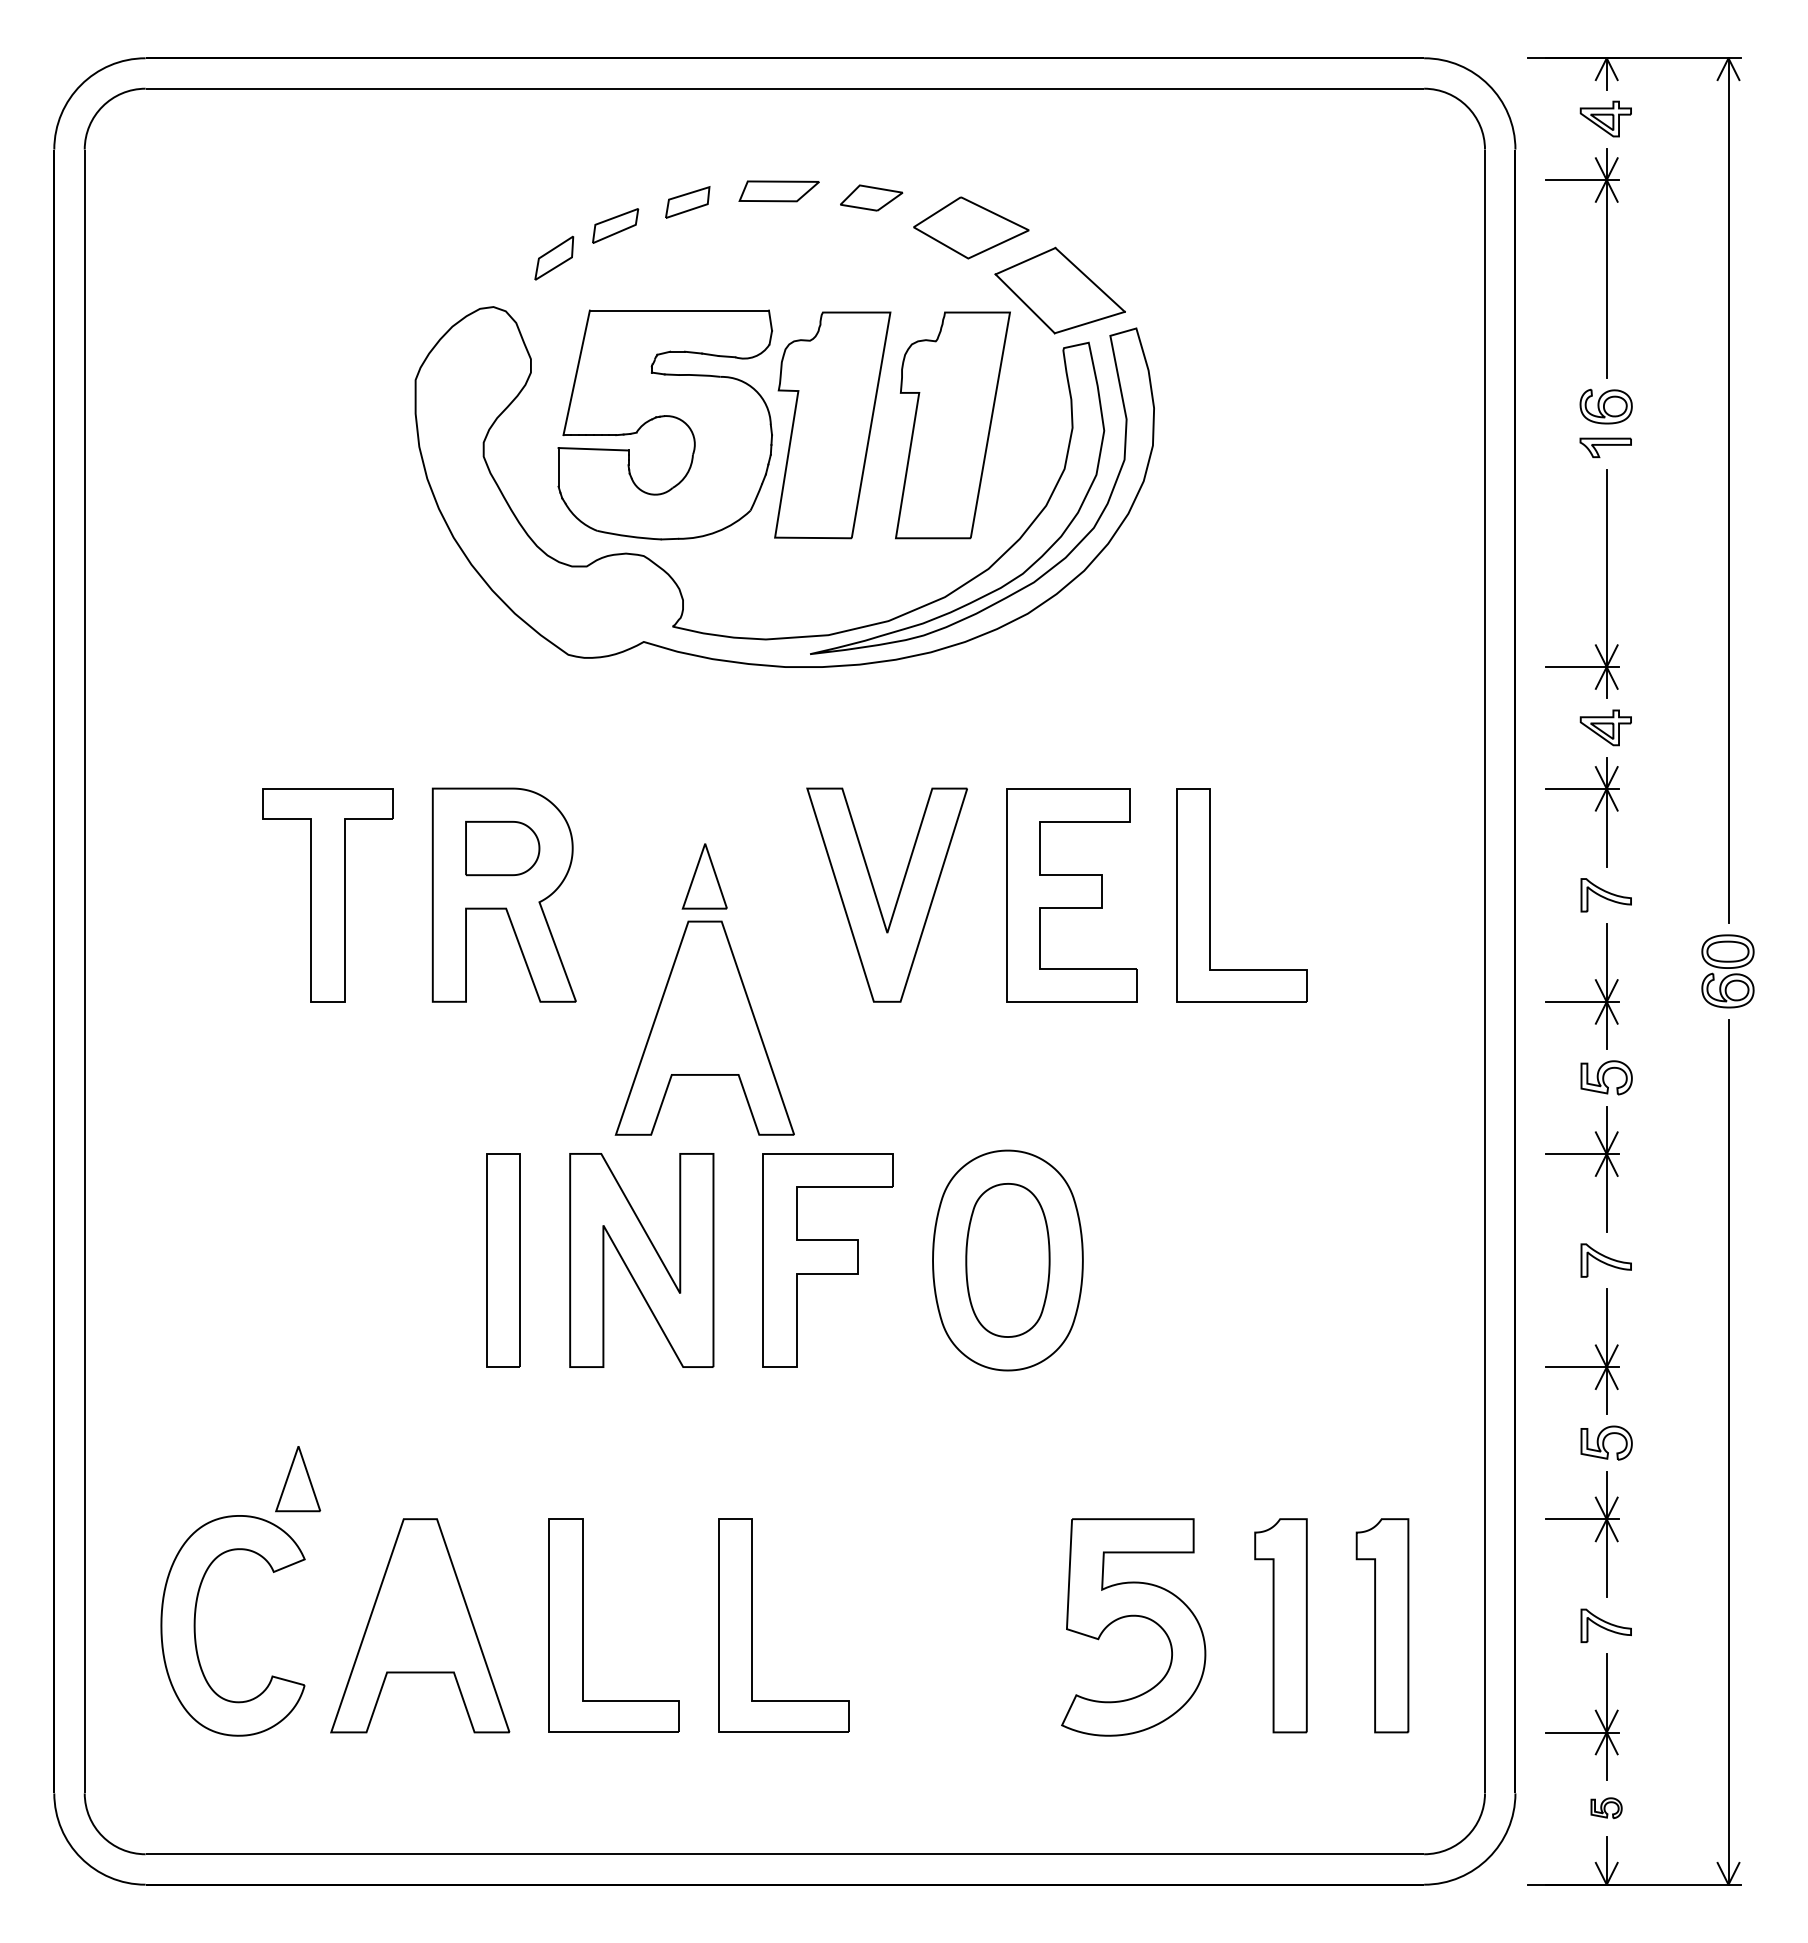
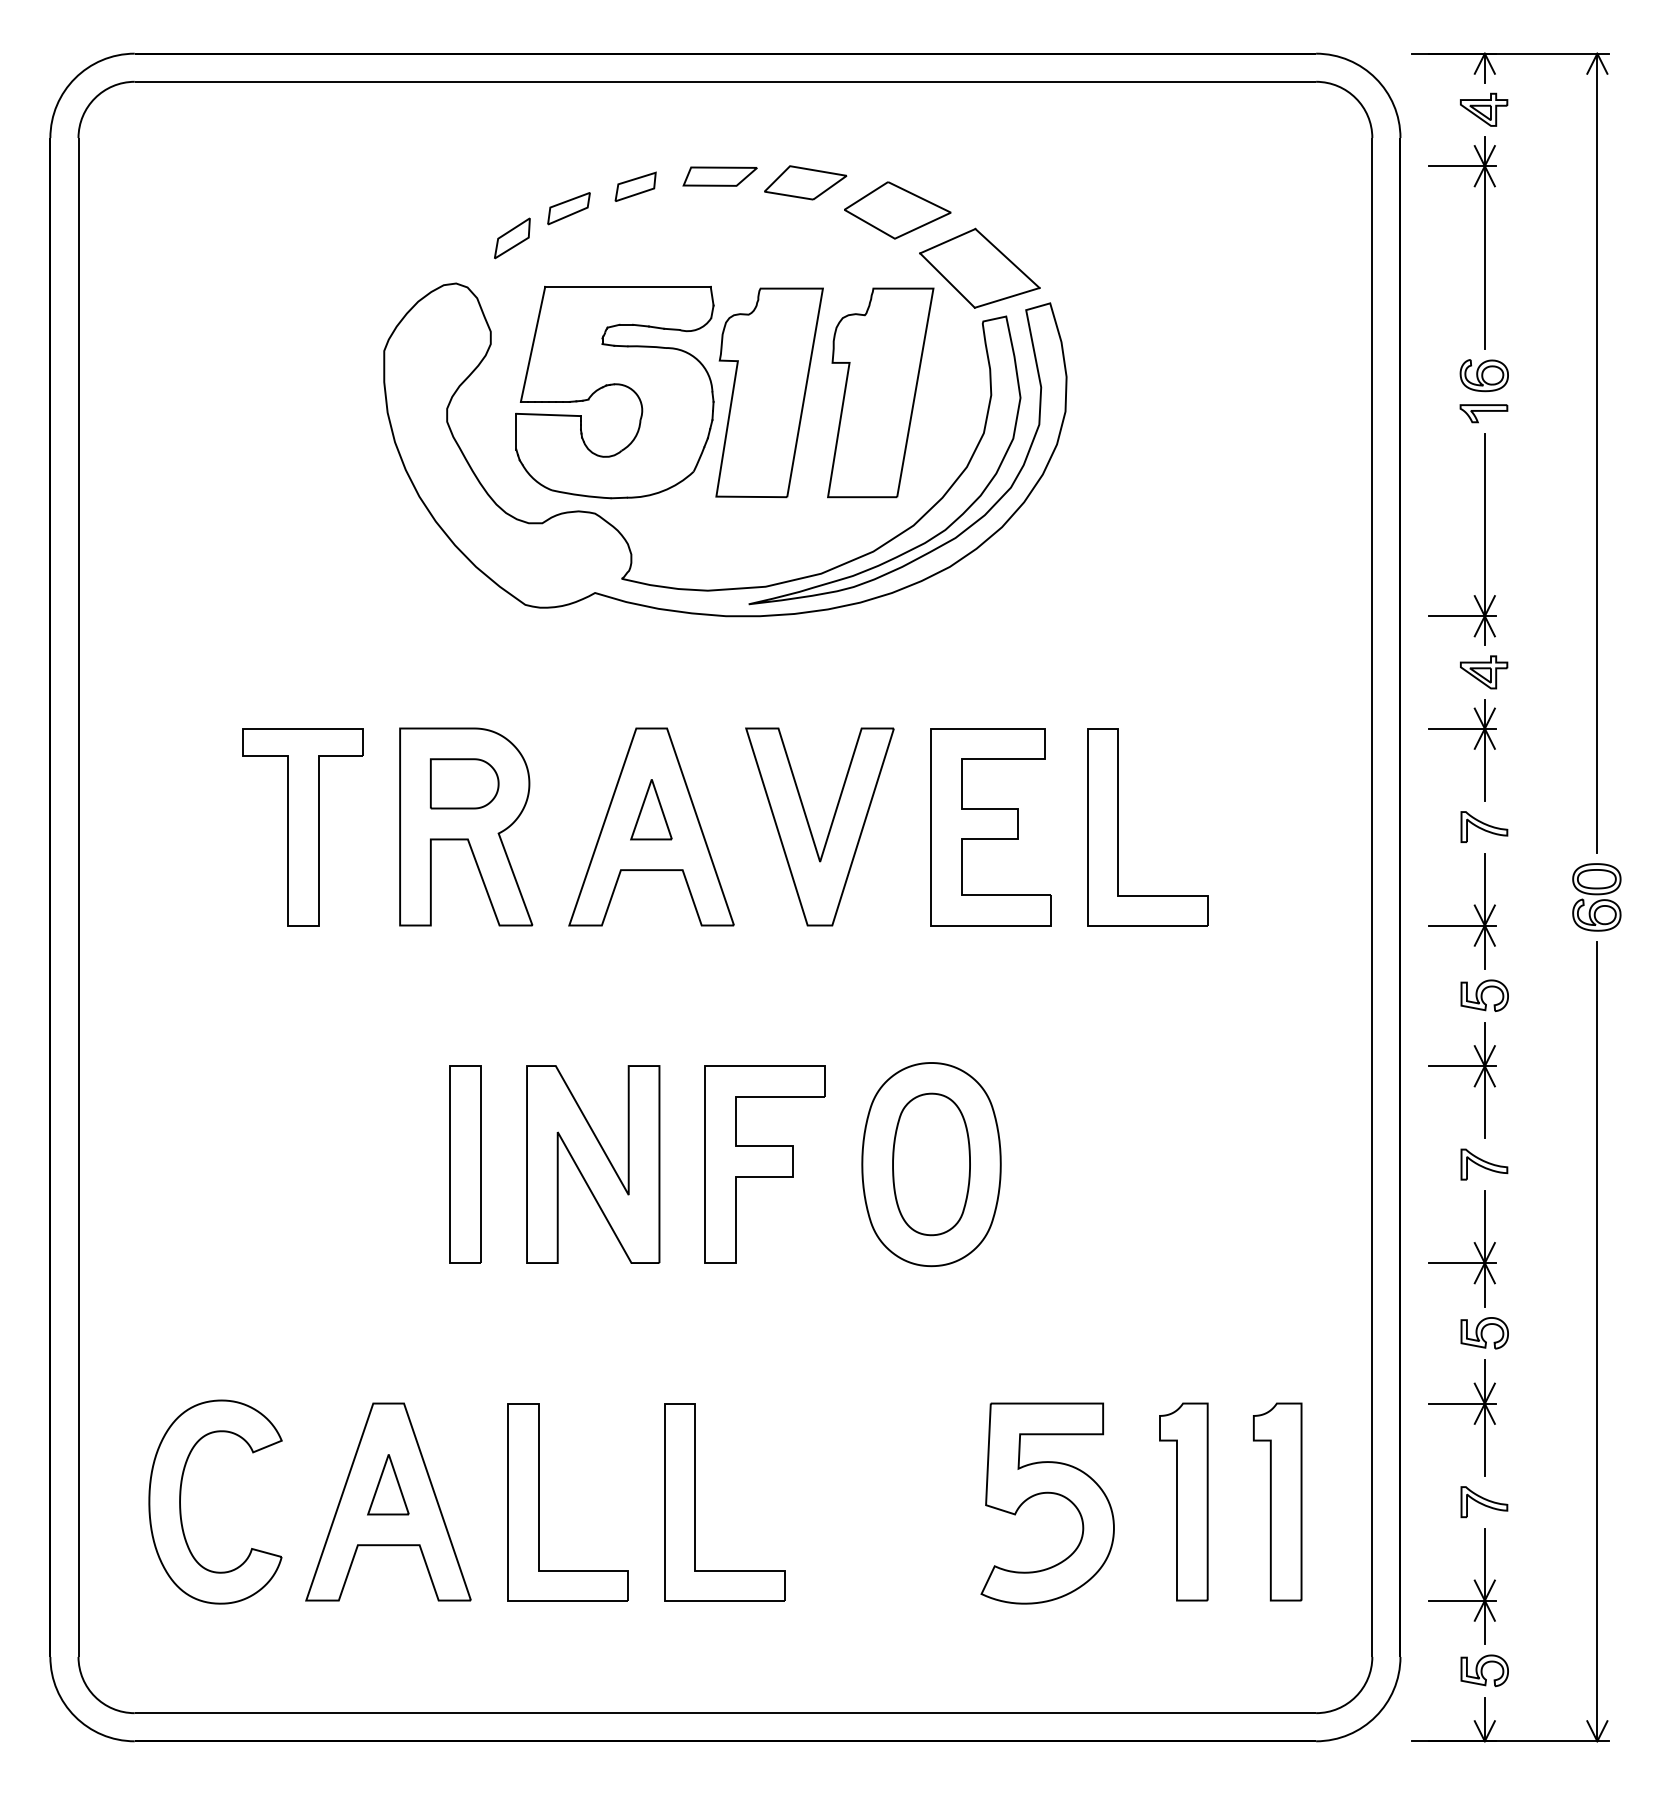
part: (871, 197) -> (805, 182), size x1.43
part: (704, 1027) -> (651, 826), moved
part: (298, 1479) -> (388, 1485), moved
part: (1606, 1807) -> (1484, 1669), size x1.67

